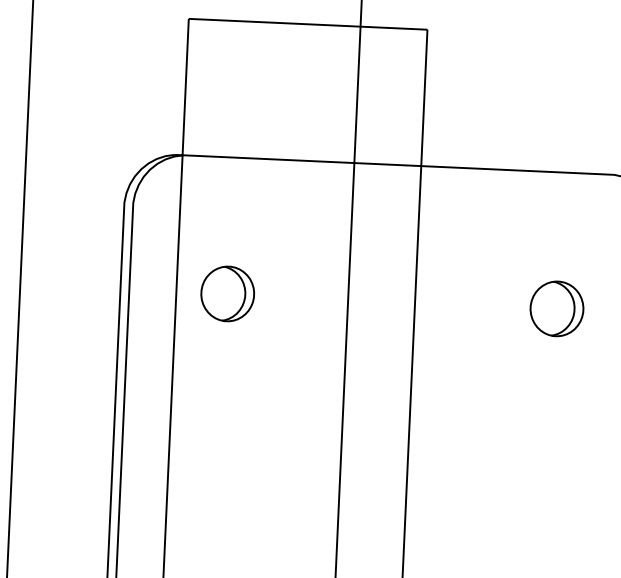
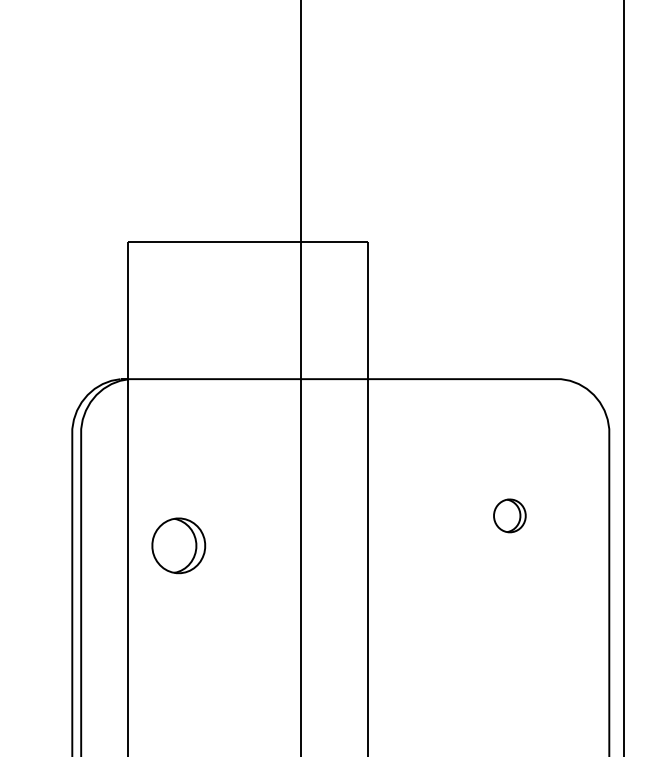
part: (227, 293) -> (178, 545), moved
part: (556, 308) -> (509, 515), size x0.6

